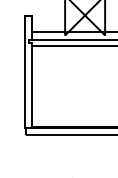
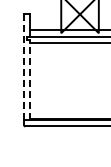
line: (24, 71) -> (23, 67), solid -> dashed
line: (32, 84) -> (30, 79), solid -> dashed

